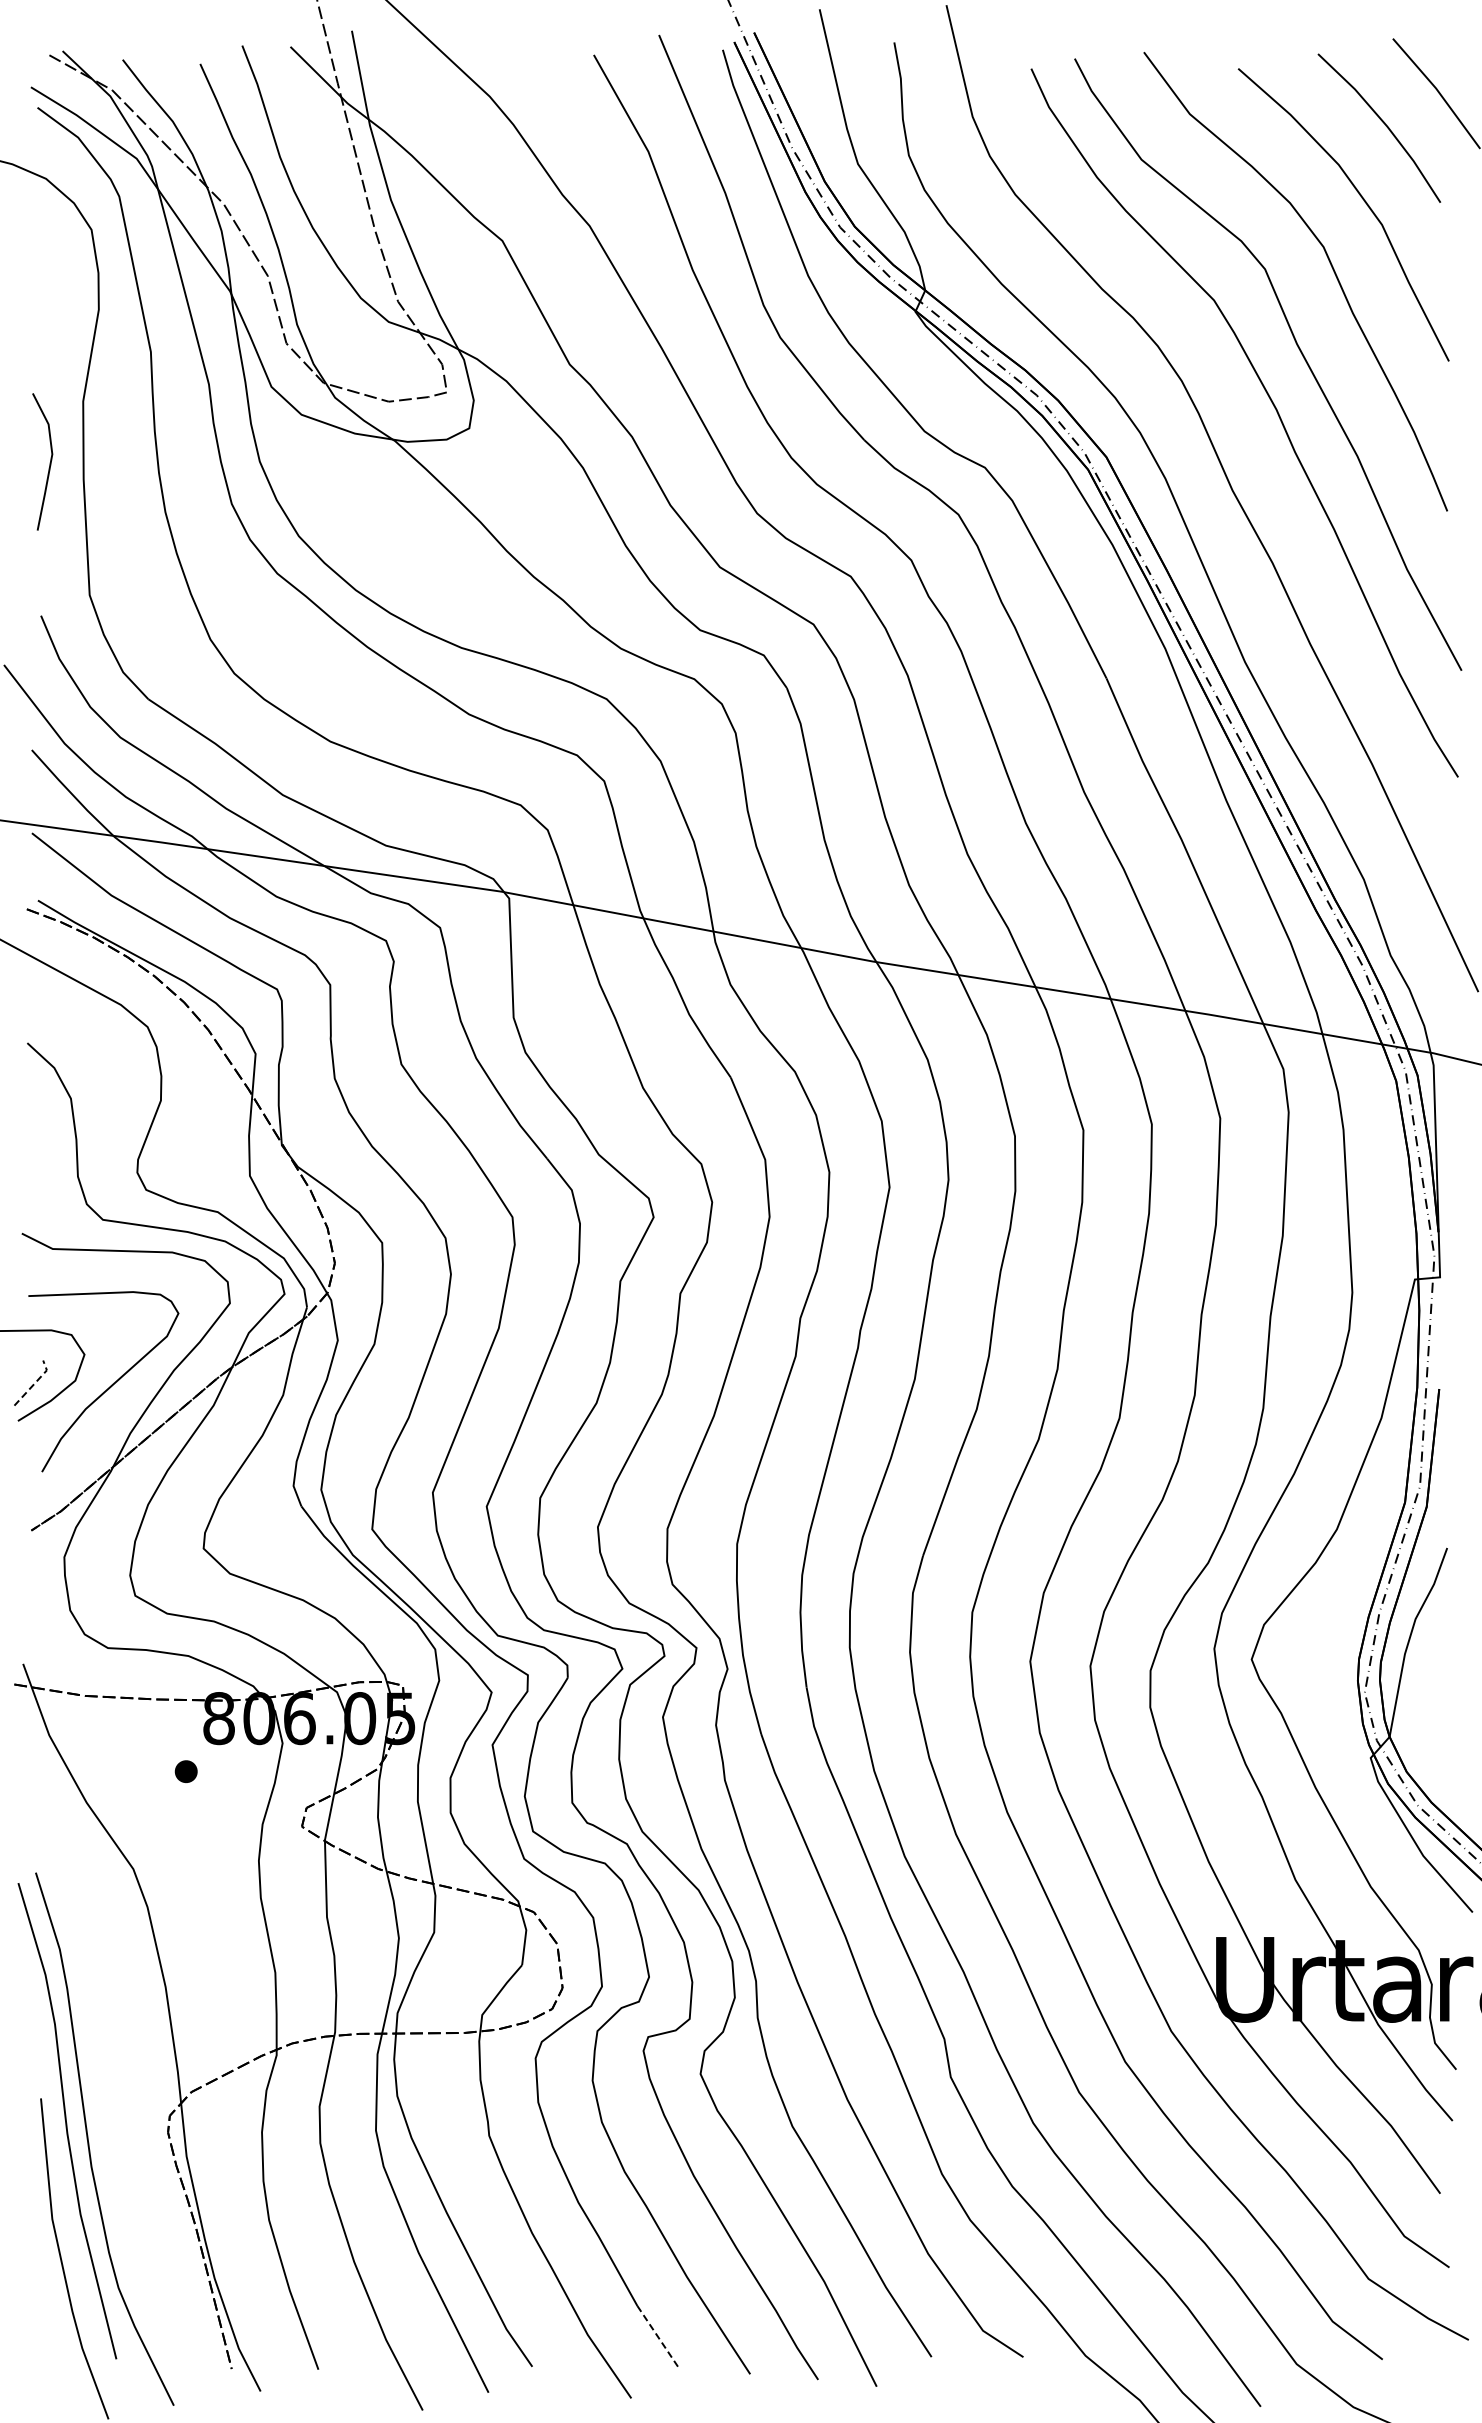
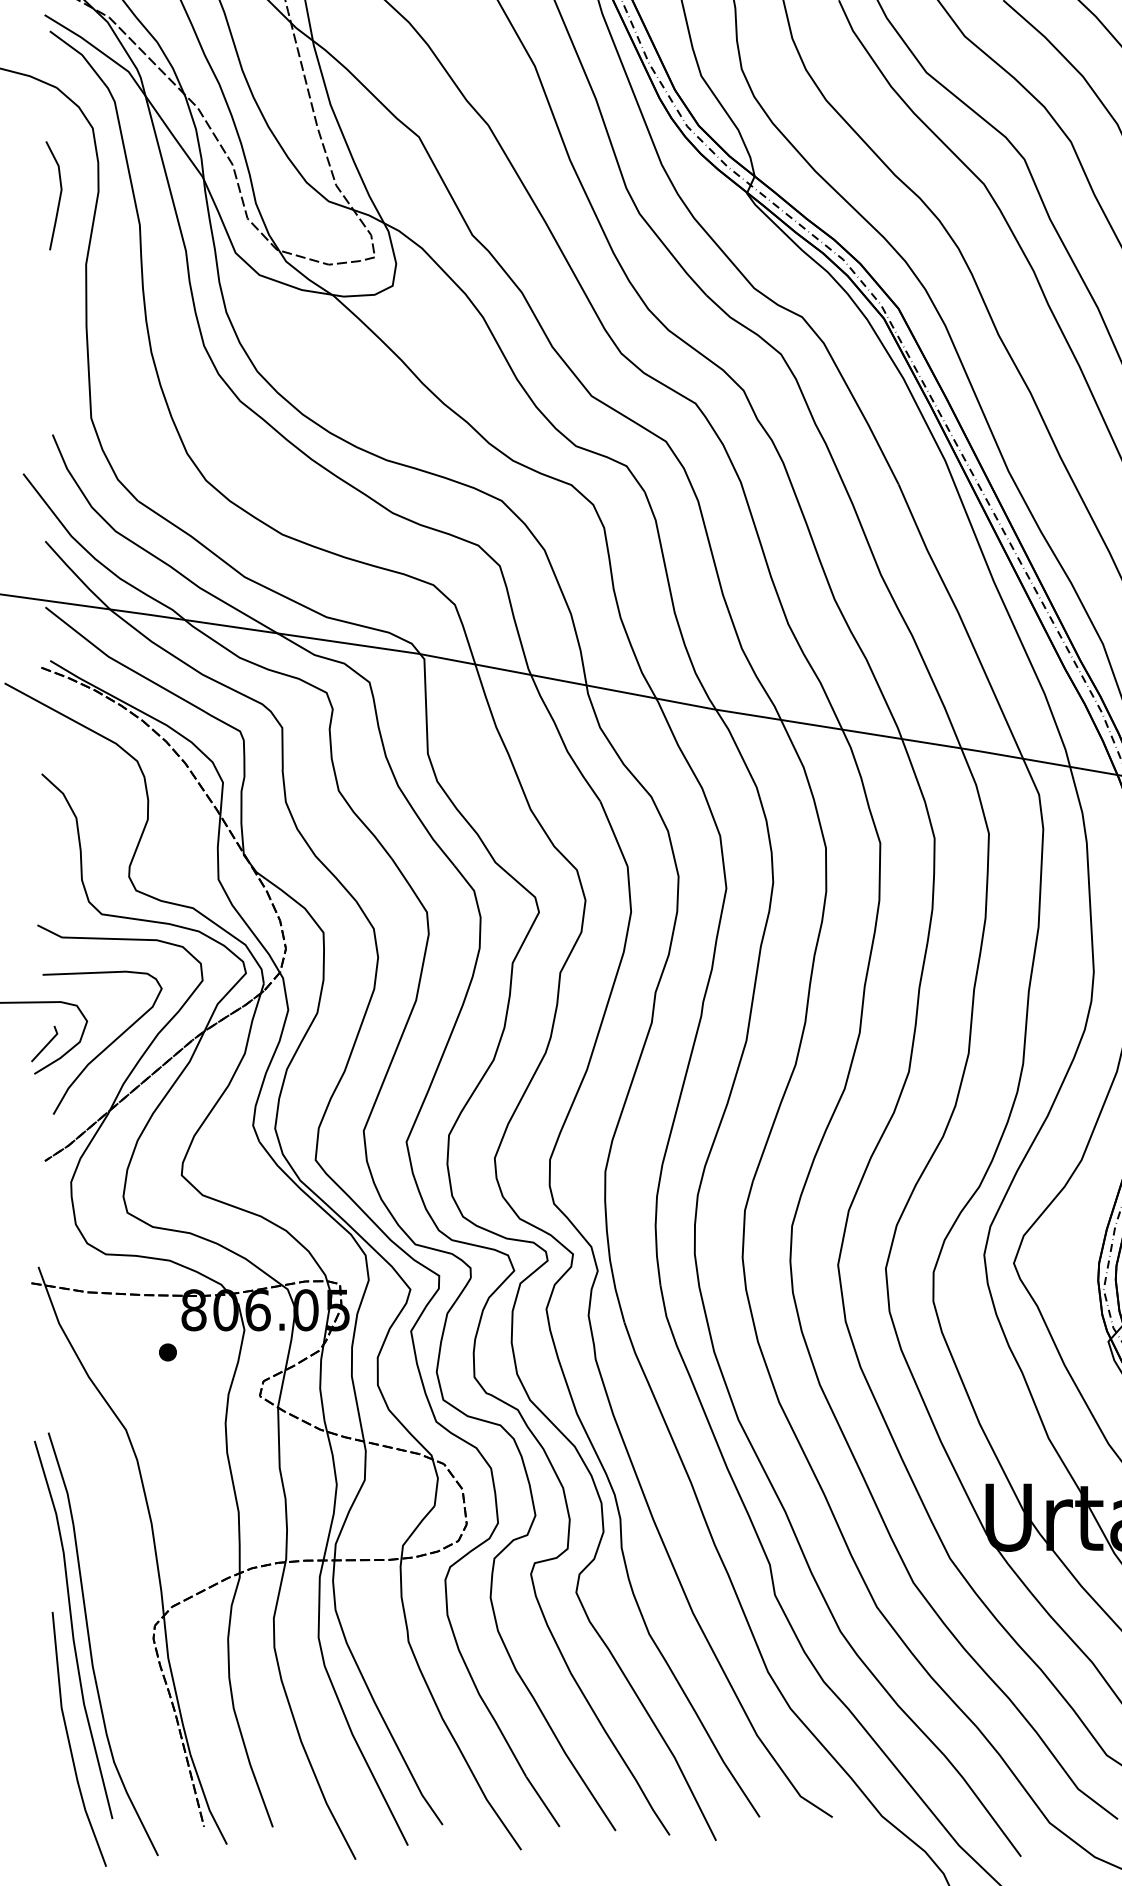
line: (49, 462) -> (59, 196), moved
line: (35, 1383) -> (48, 1044), dashed -> solid
line: (658, 2338) -> (542, 1802), dashed -> solid

